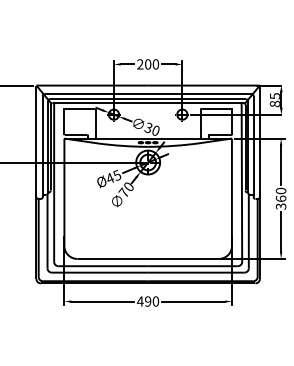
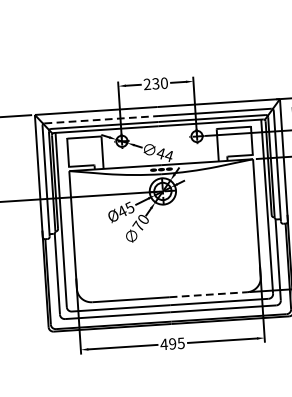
text: (147, 64) -> (155, 83), 200 -> 230
line: (96, 93) -> (101, 119), solid -> dashed
text: (151, 129) -> (164, 154), 30 -> 44
line: (183, 258) -> (208, 294), solid -> dashed
text: (155, 301) -> (180, 343), 490 -> 495

